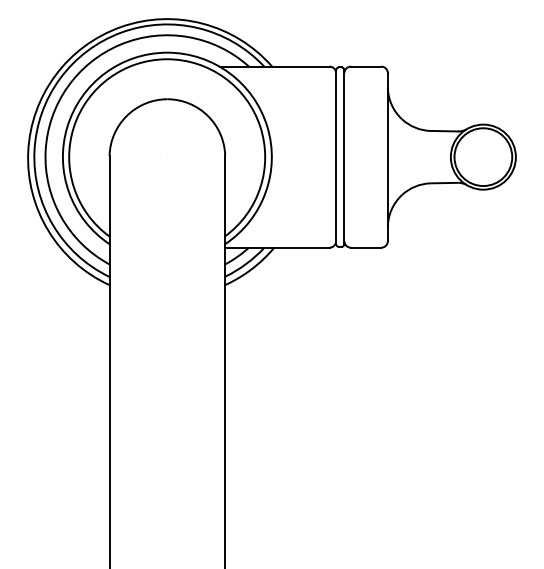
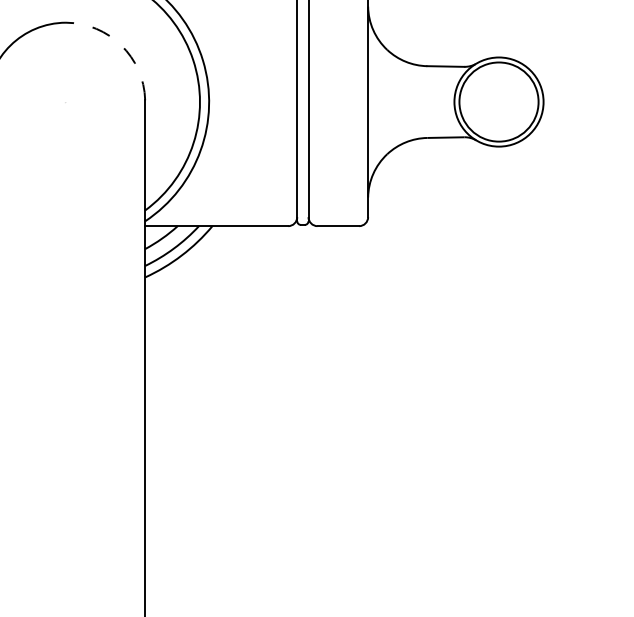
arc: (207, 115) -> (120, 44), solid -> dashed

